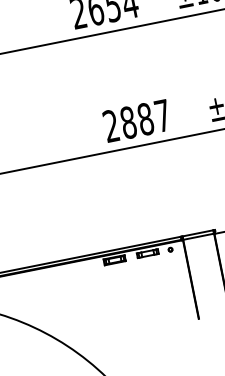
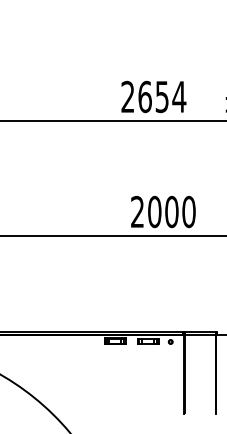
text: (145, 118) -> (171, 211), 2887 -> 2000

